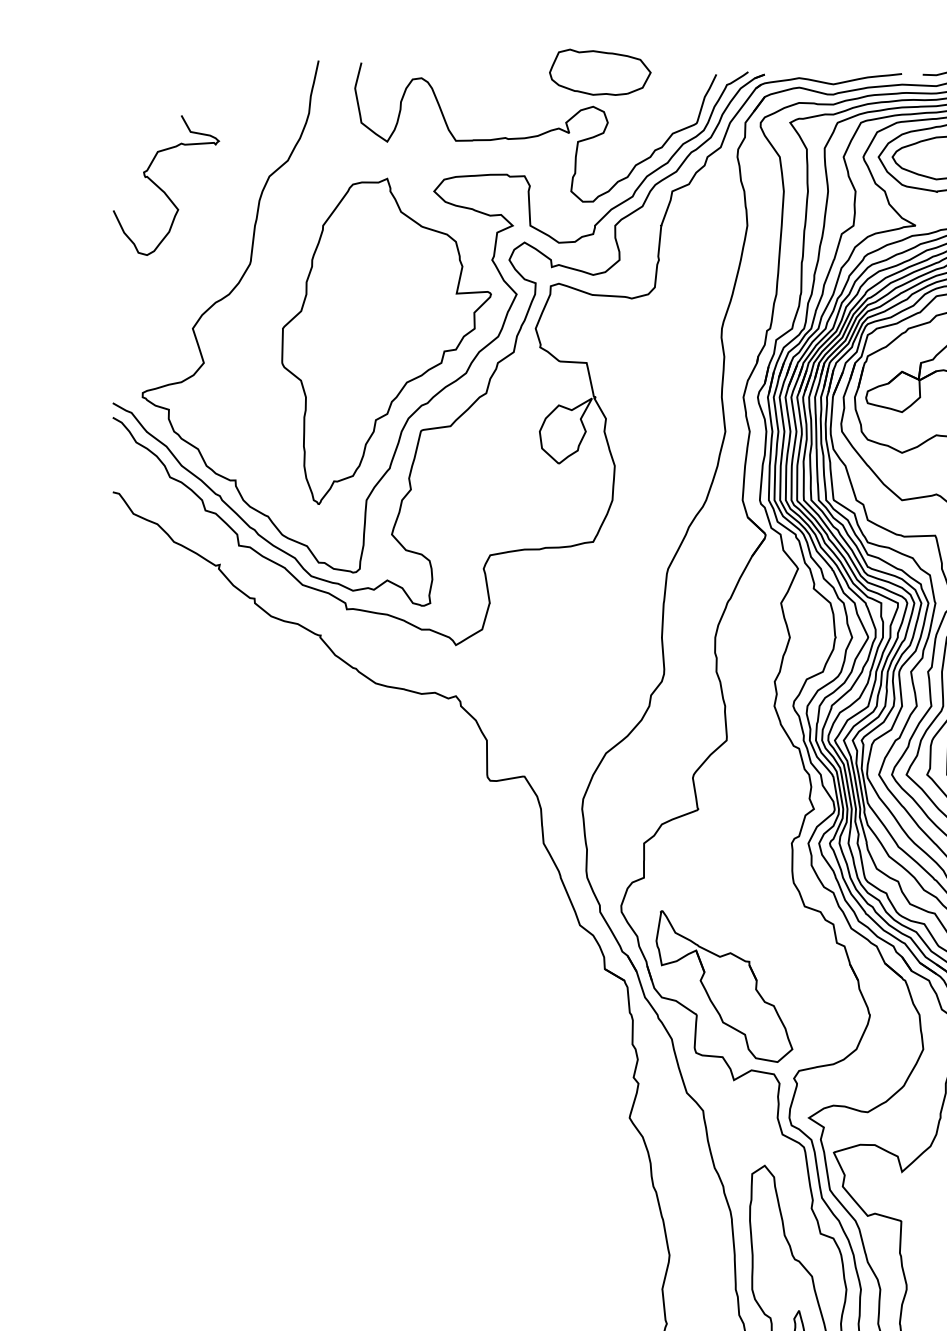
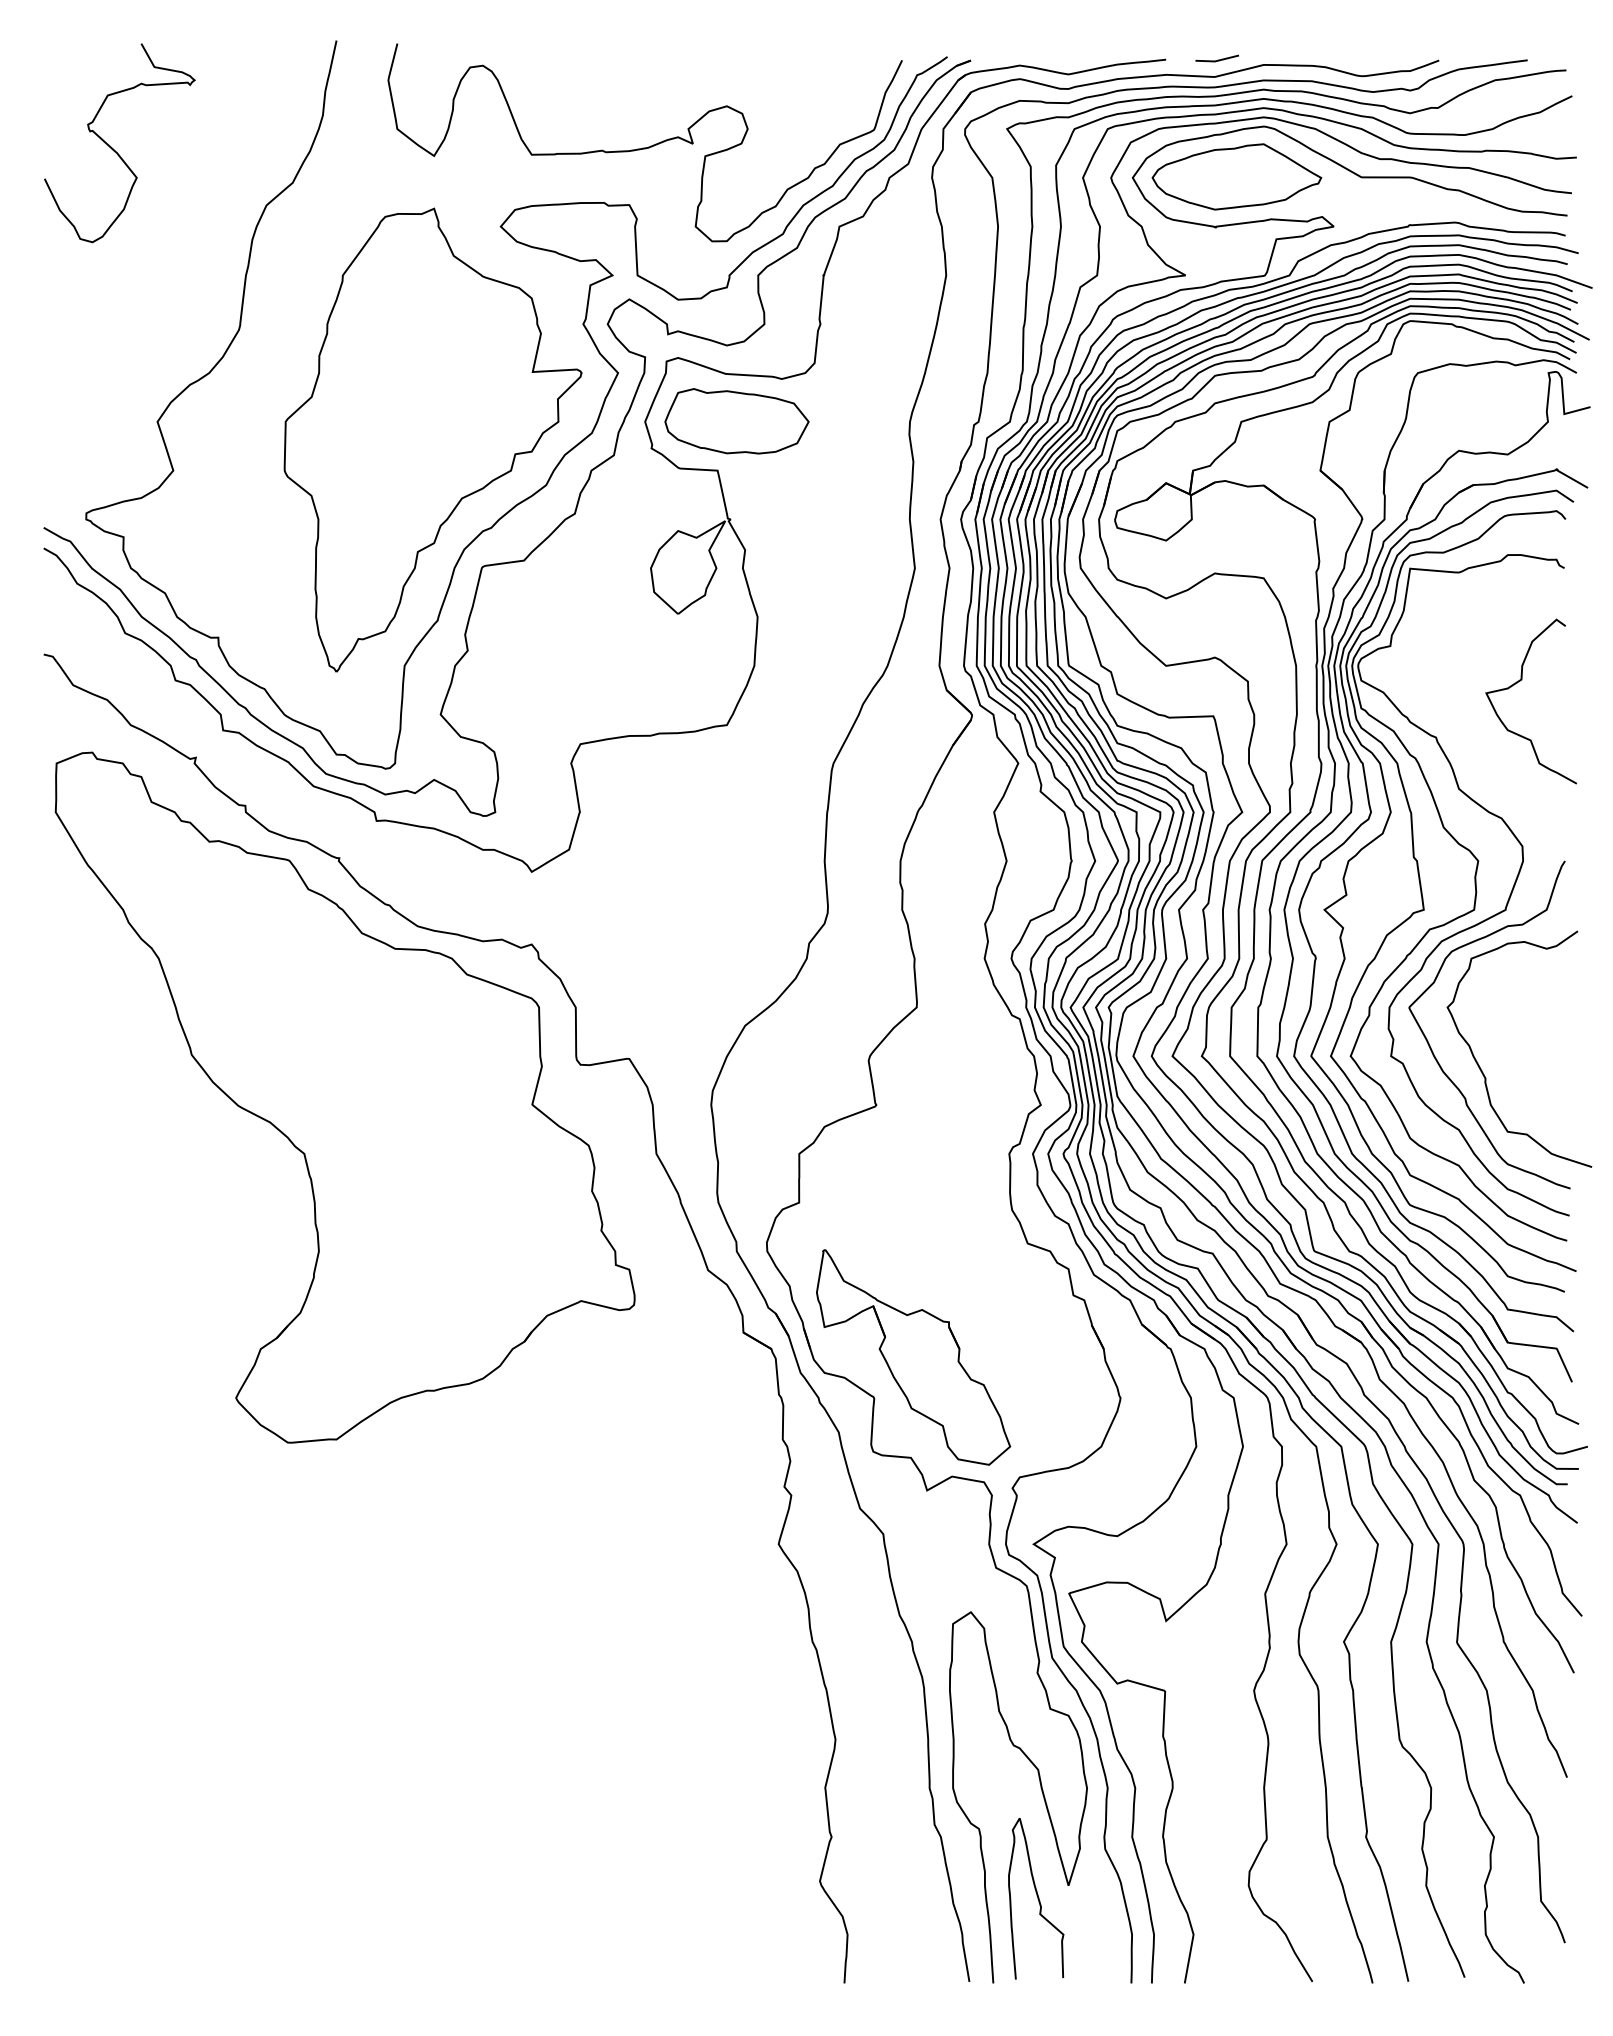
part: (599, 72) -> (736, 421), moved
curve: (161, 189) -> (113, 148), moved
part: (324, 803) -> (344, 1097), added

